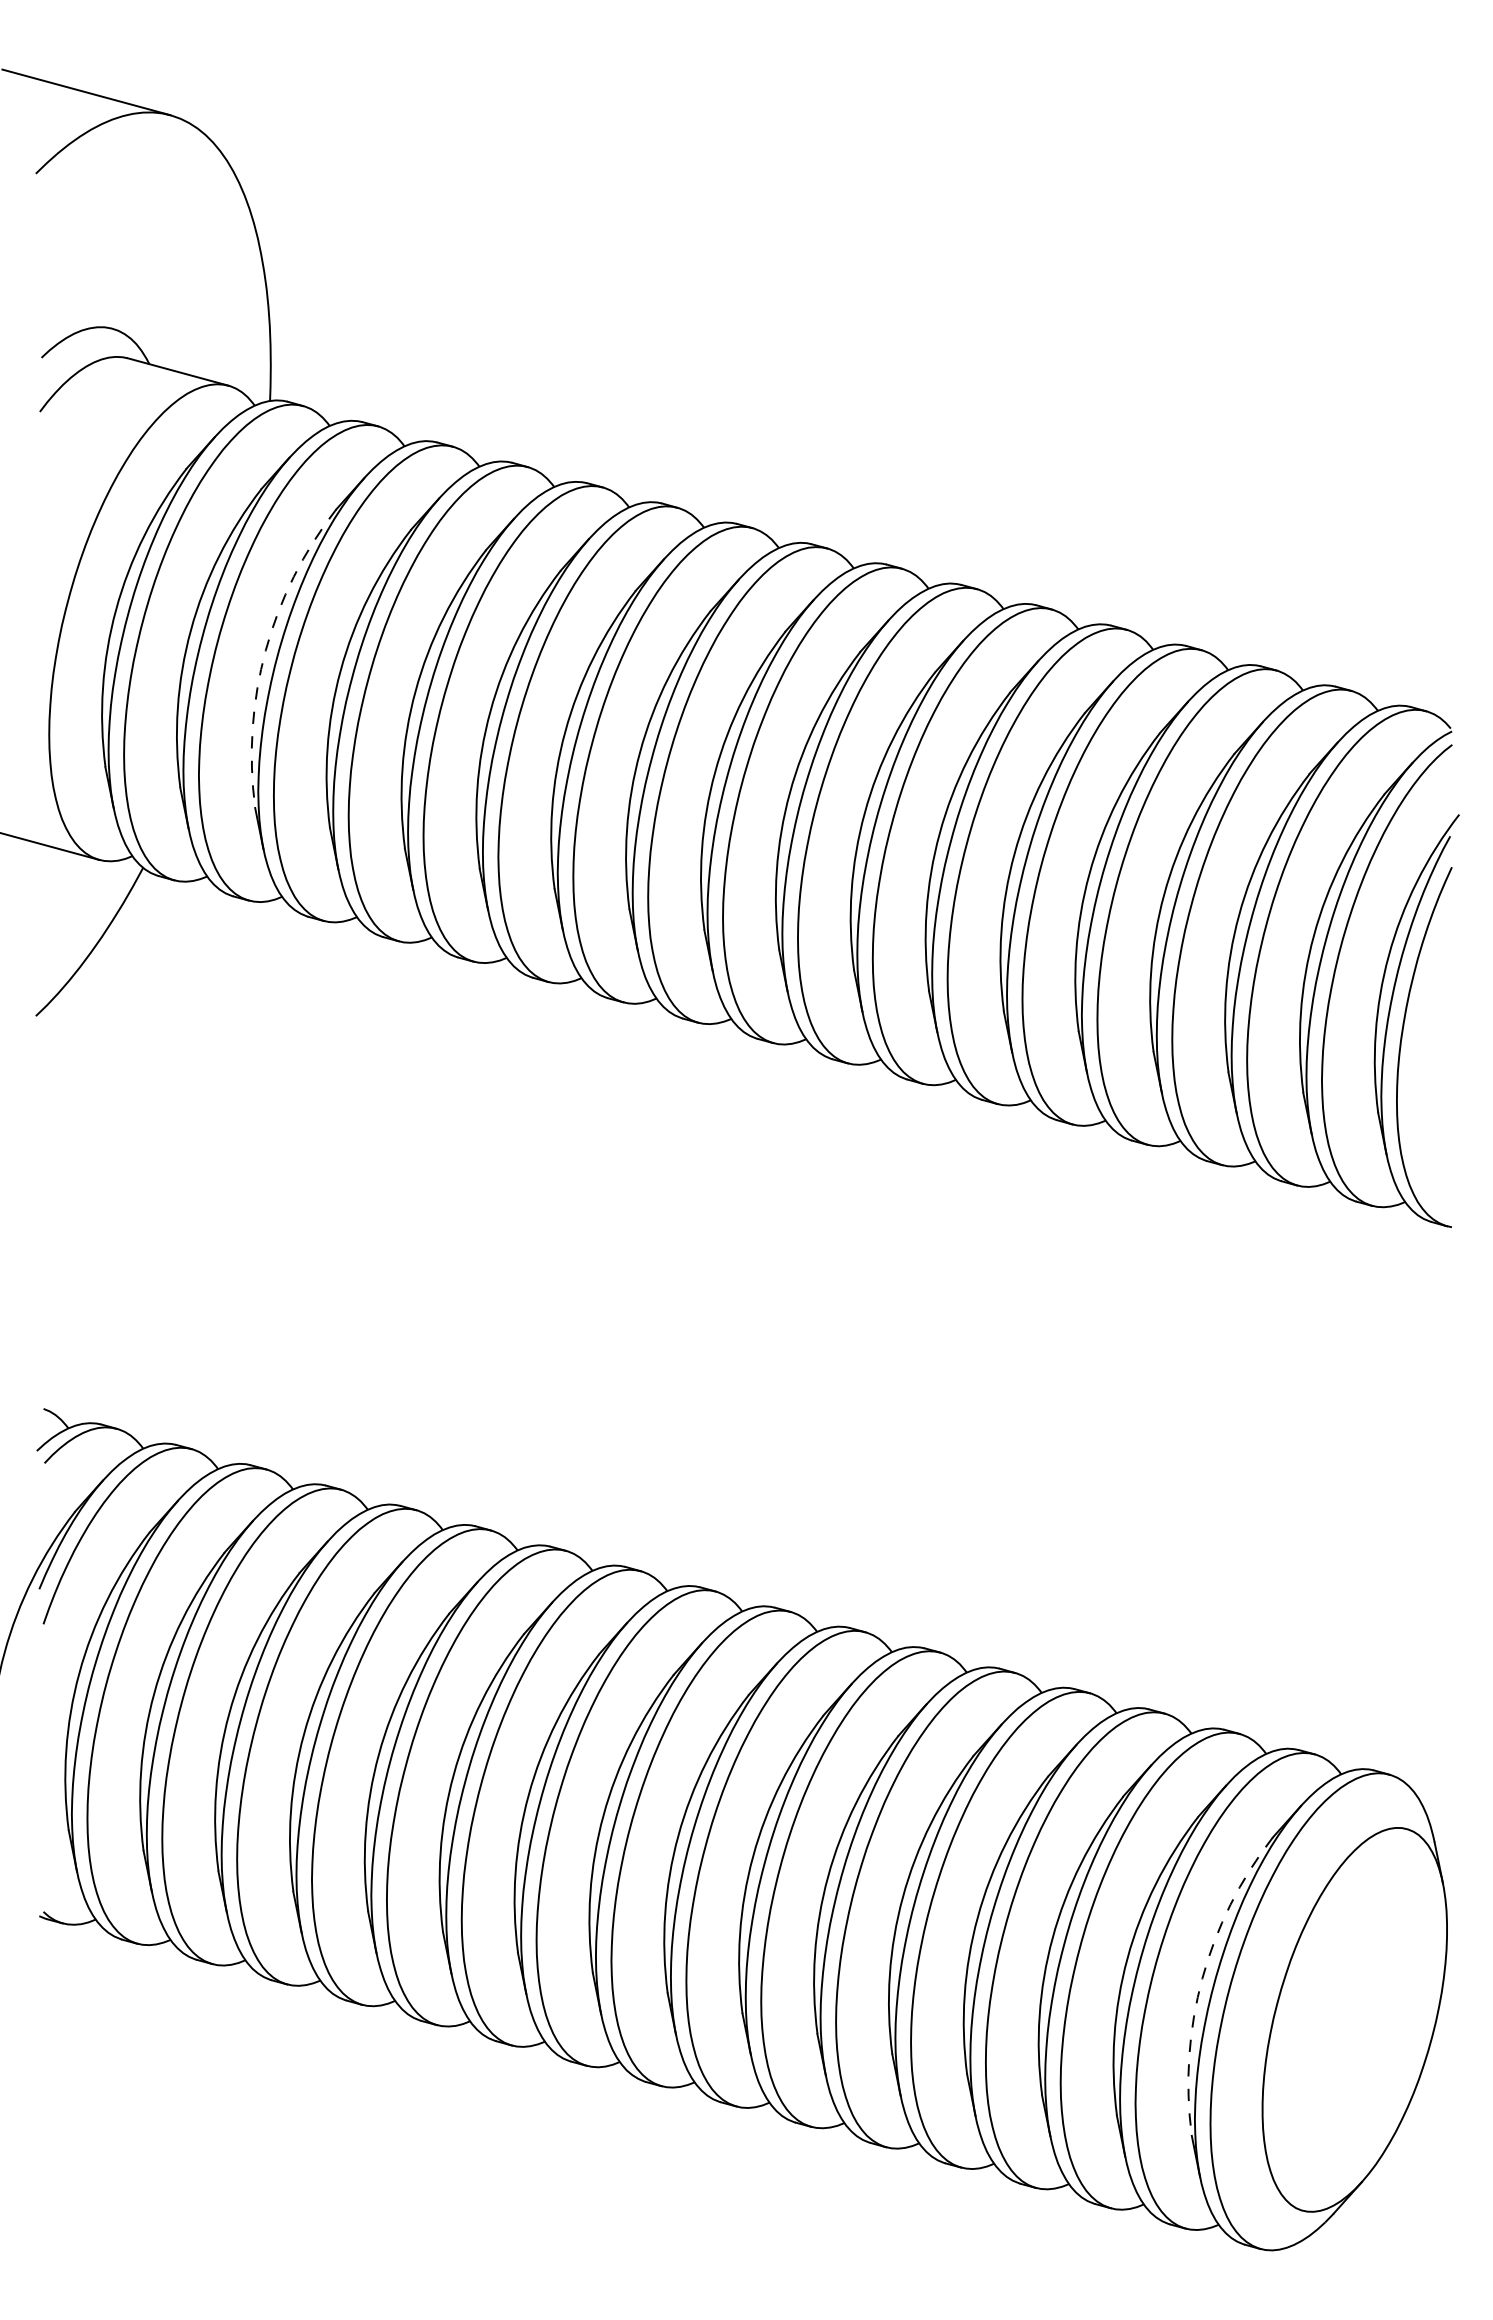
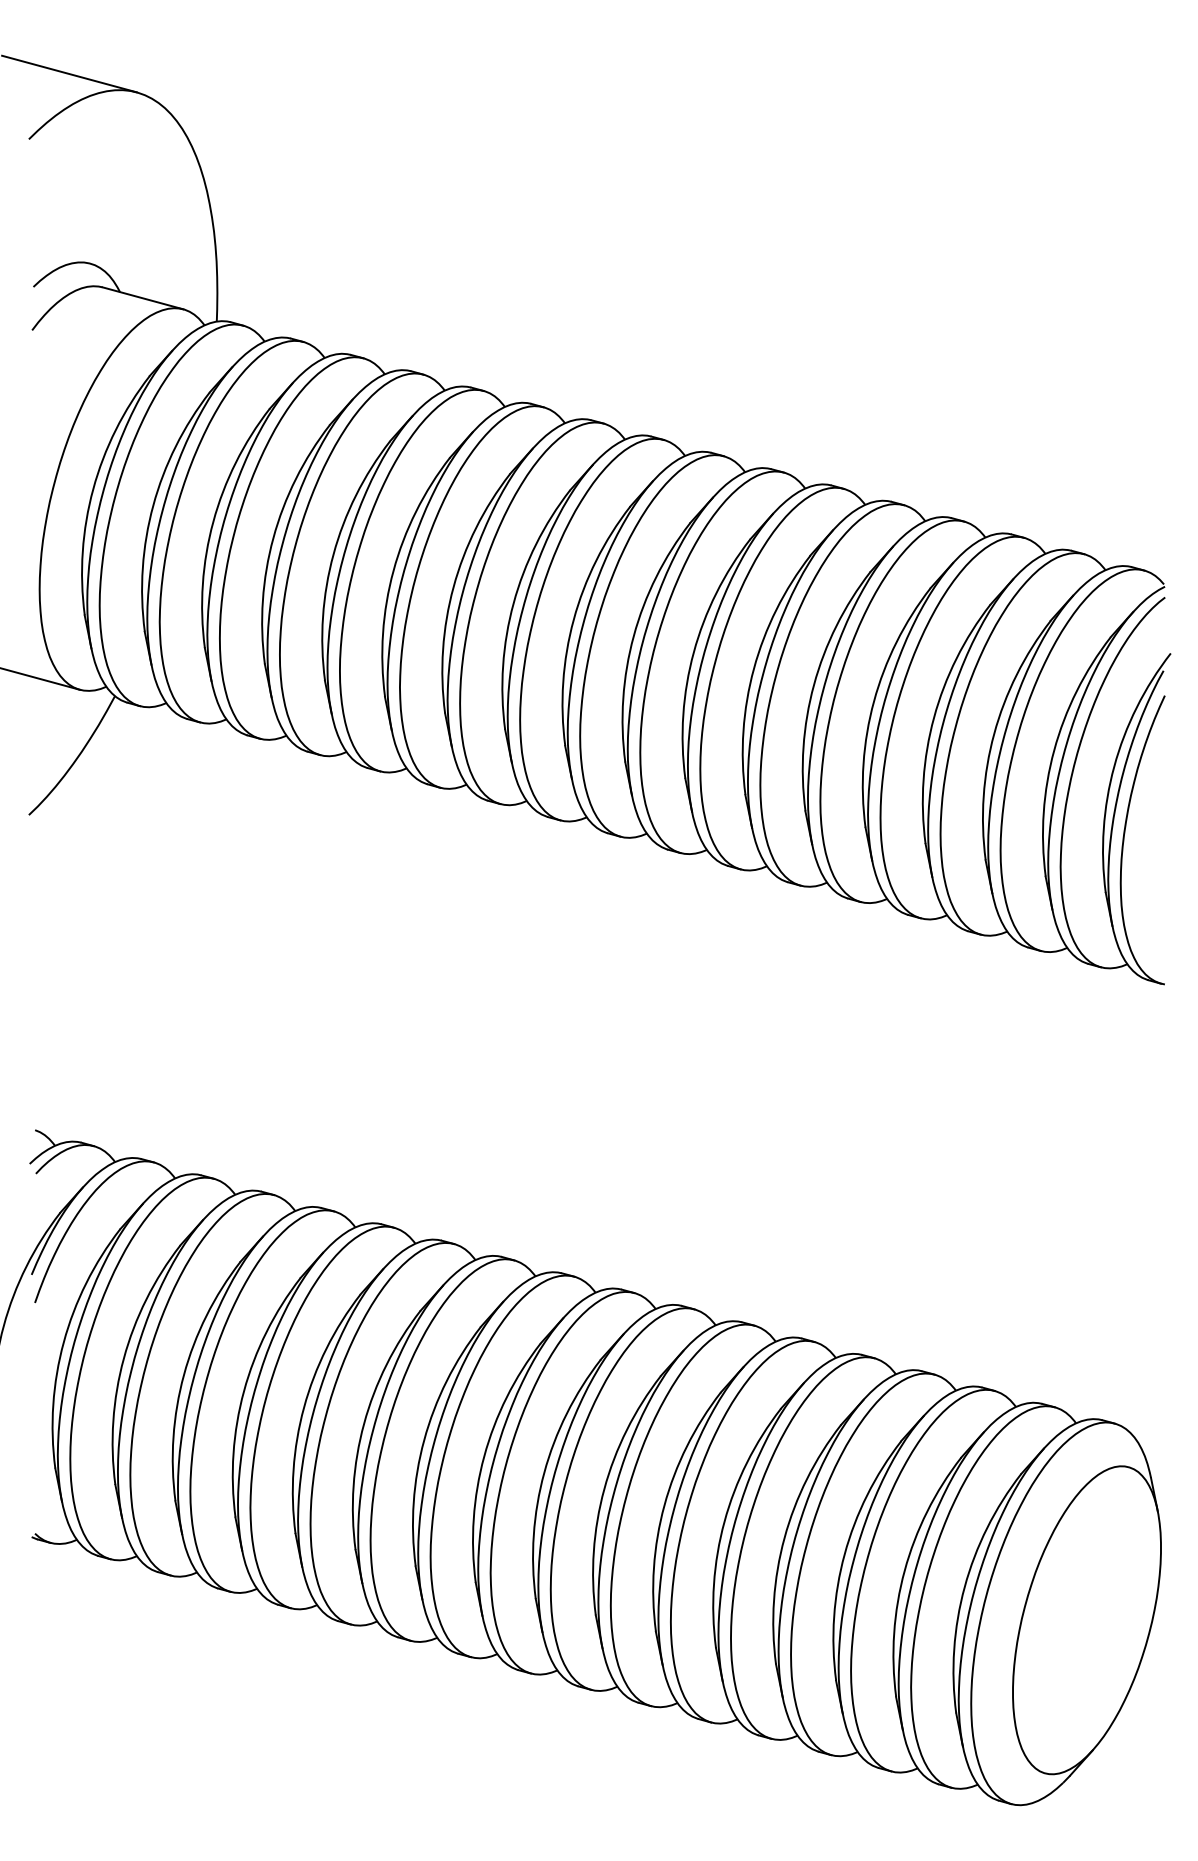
arc: (265, 650) -> (213, 521), dashed -> solid
arc: (1202, 1978) -> (964, 1587), dashed -> solid

